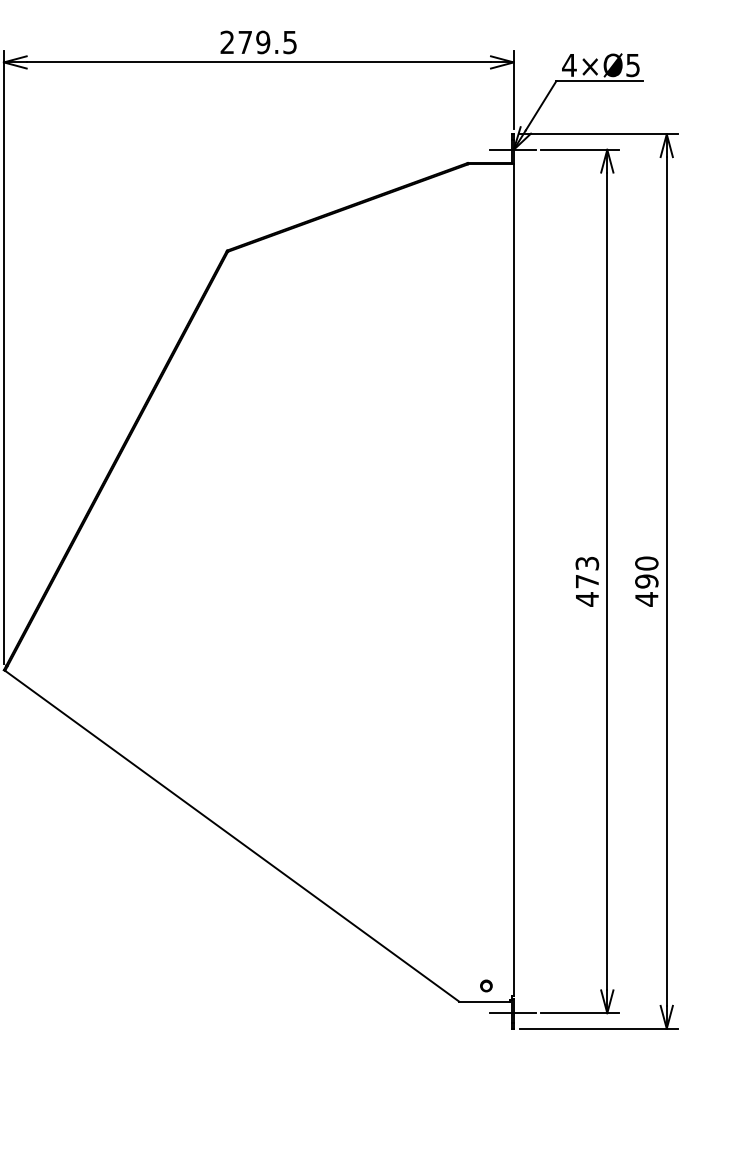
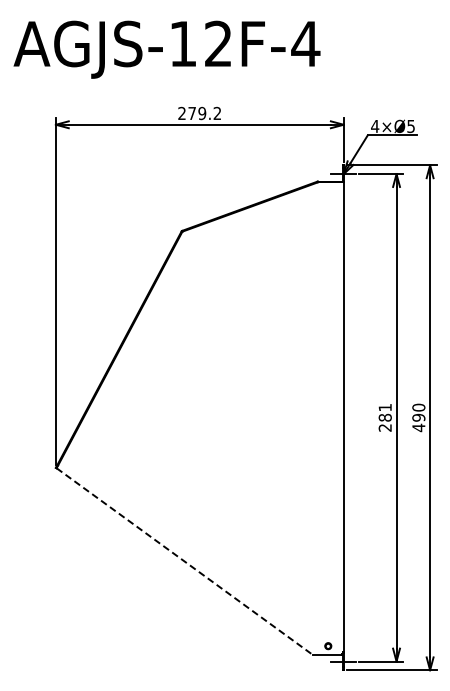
text: (290, 42) -> (217, 113), 279.5 -> 279.2
text: (585, 582) -> (384, 418), 473 -> 281
line: (233, 836) -> (185, 561), solid -> dashed

